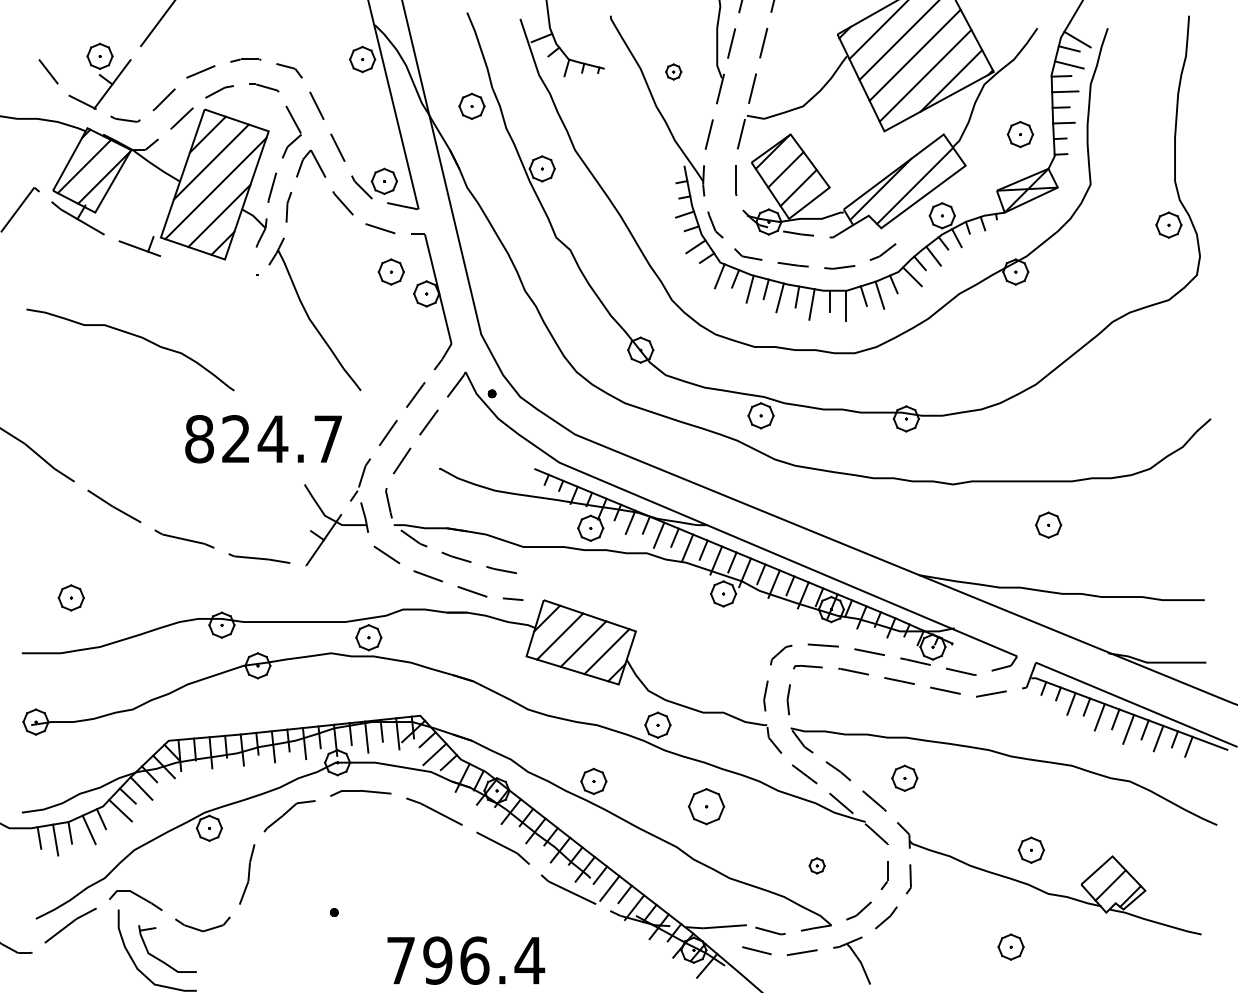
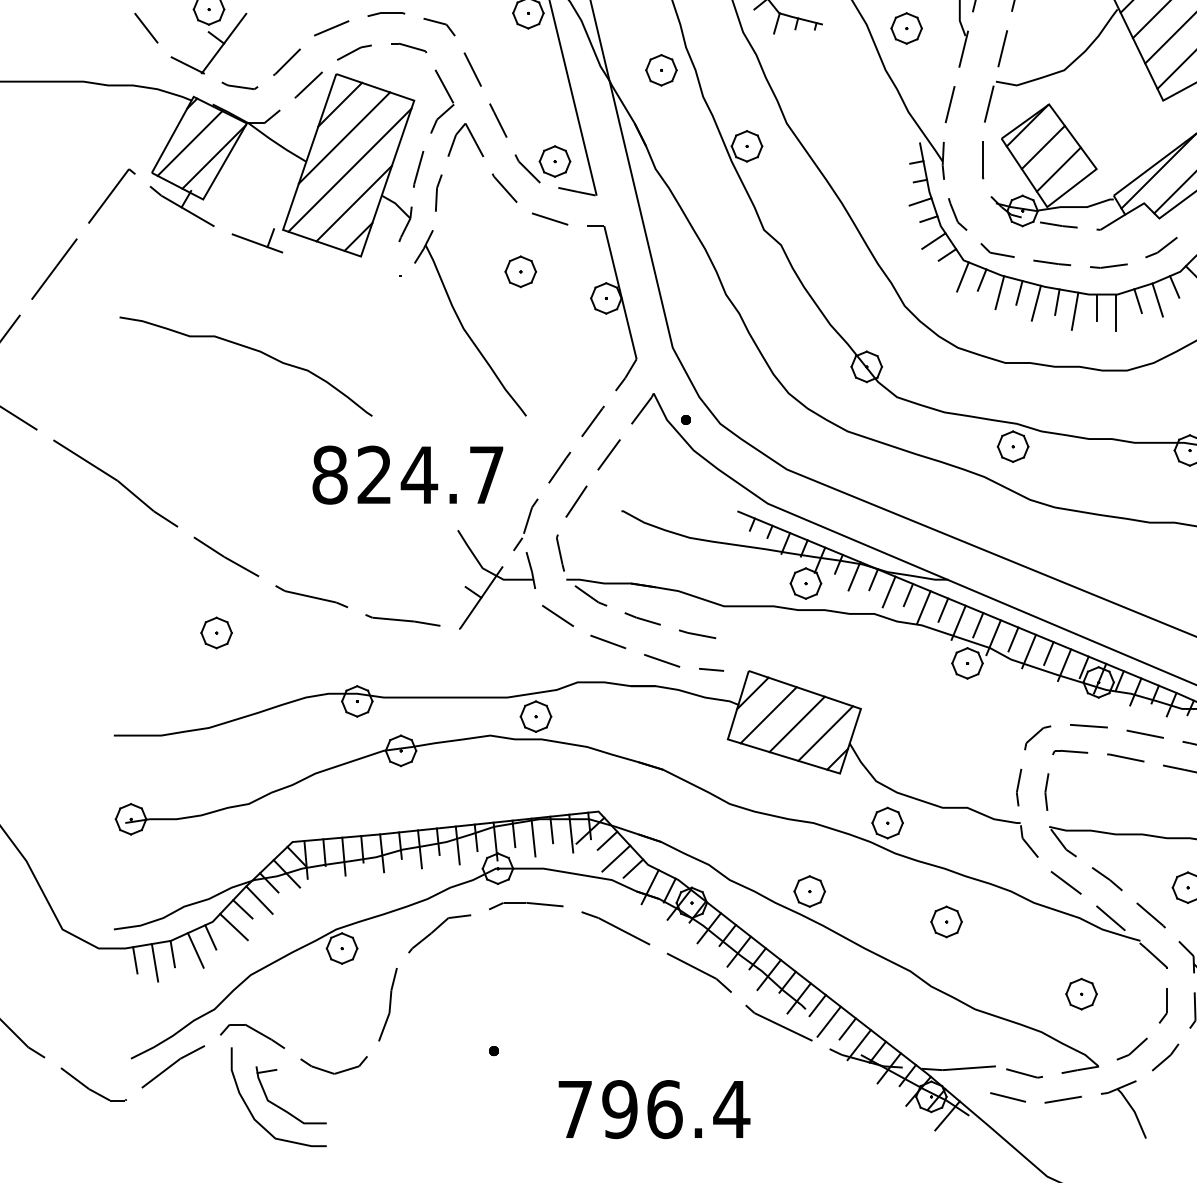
part: (673, 71) -> (906, 27), size x1.67
part: (390, 271) -> (519, 271), moved
part: (70, 597) -> (215, 632), moved
part: (705, 805) -> (945, 920), size x0.71
part: (816, 865) -> (1080, 993), size x1.67

